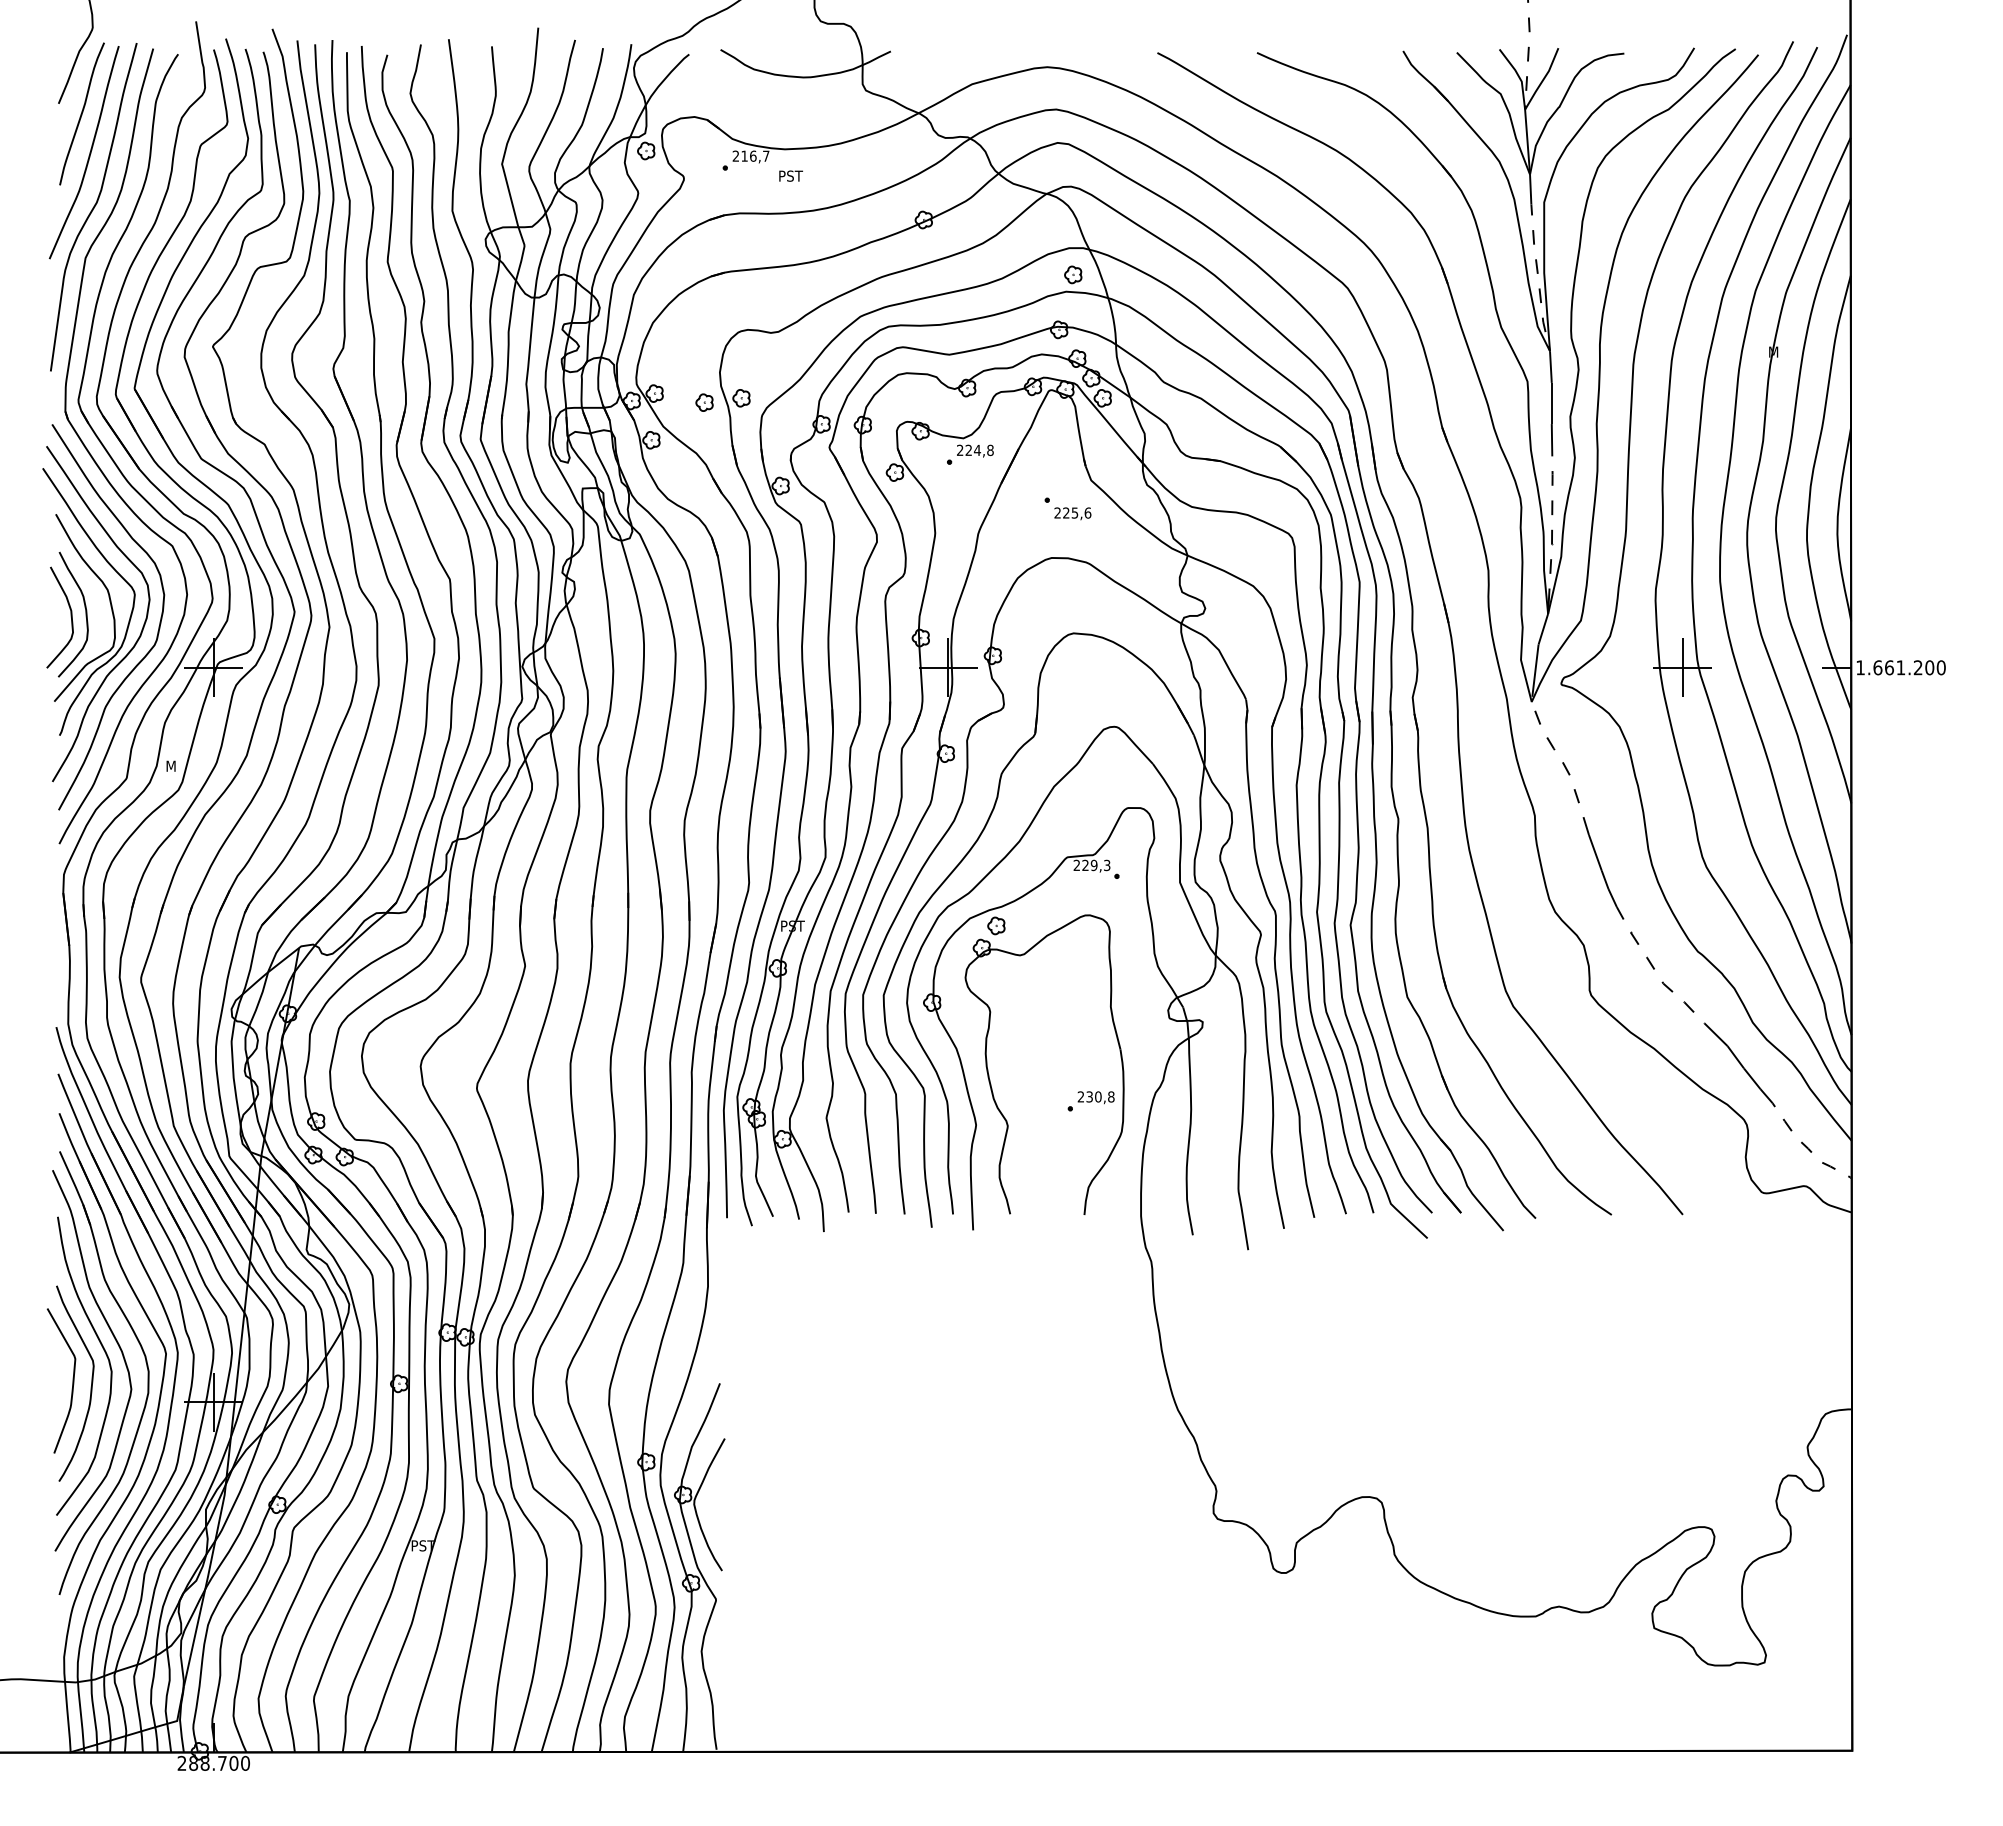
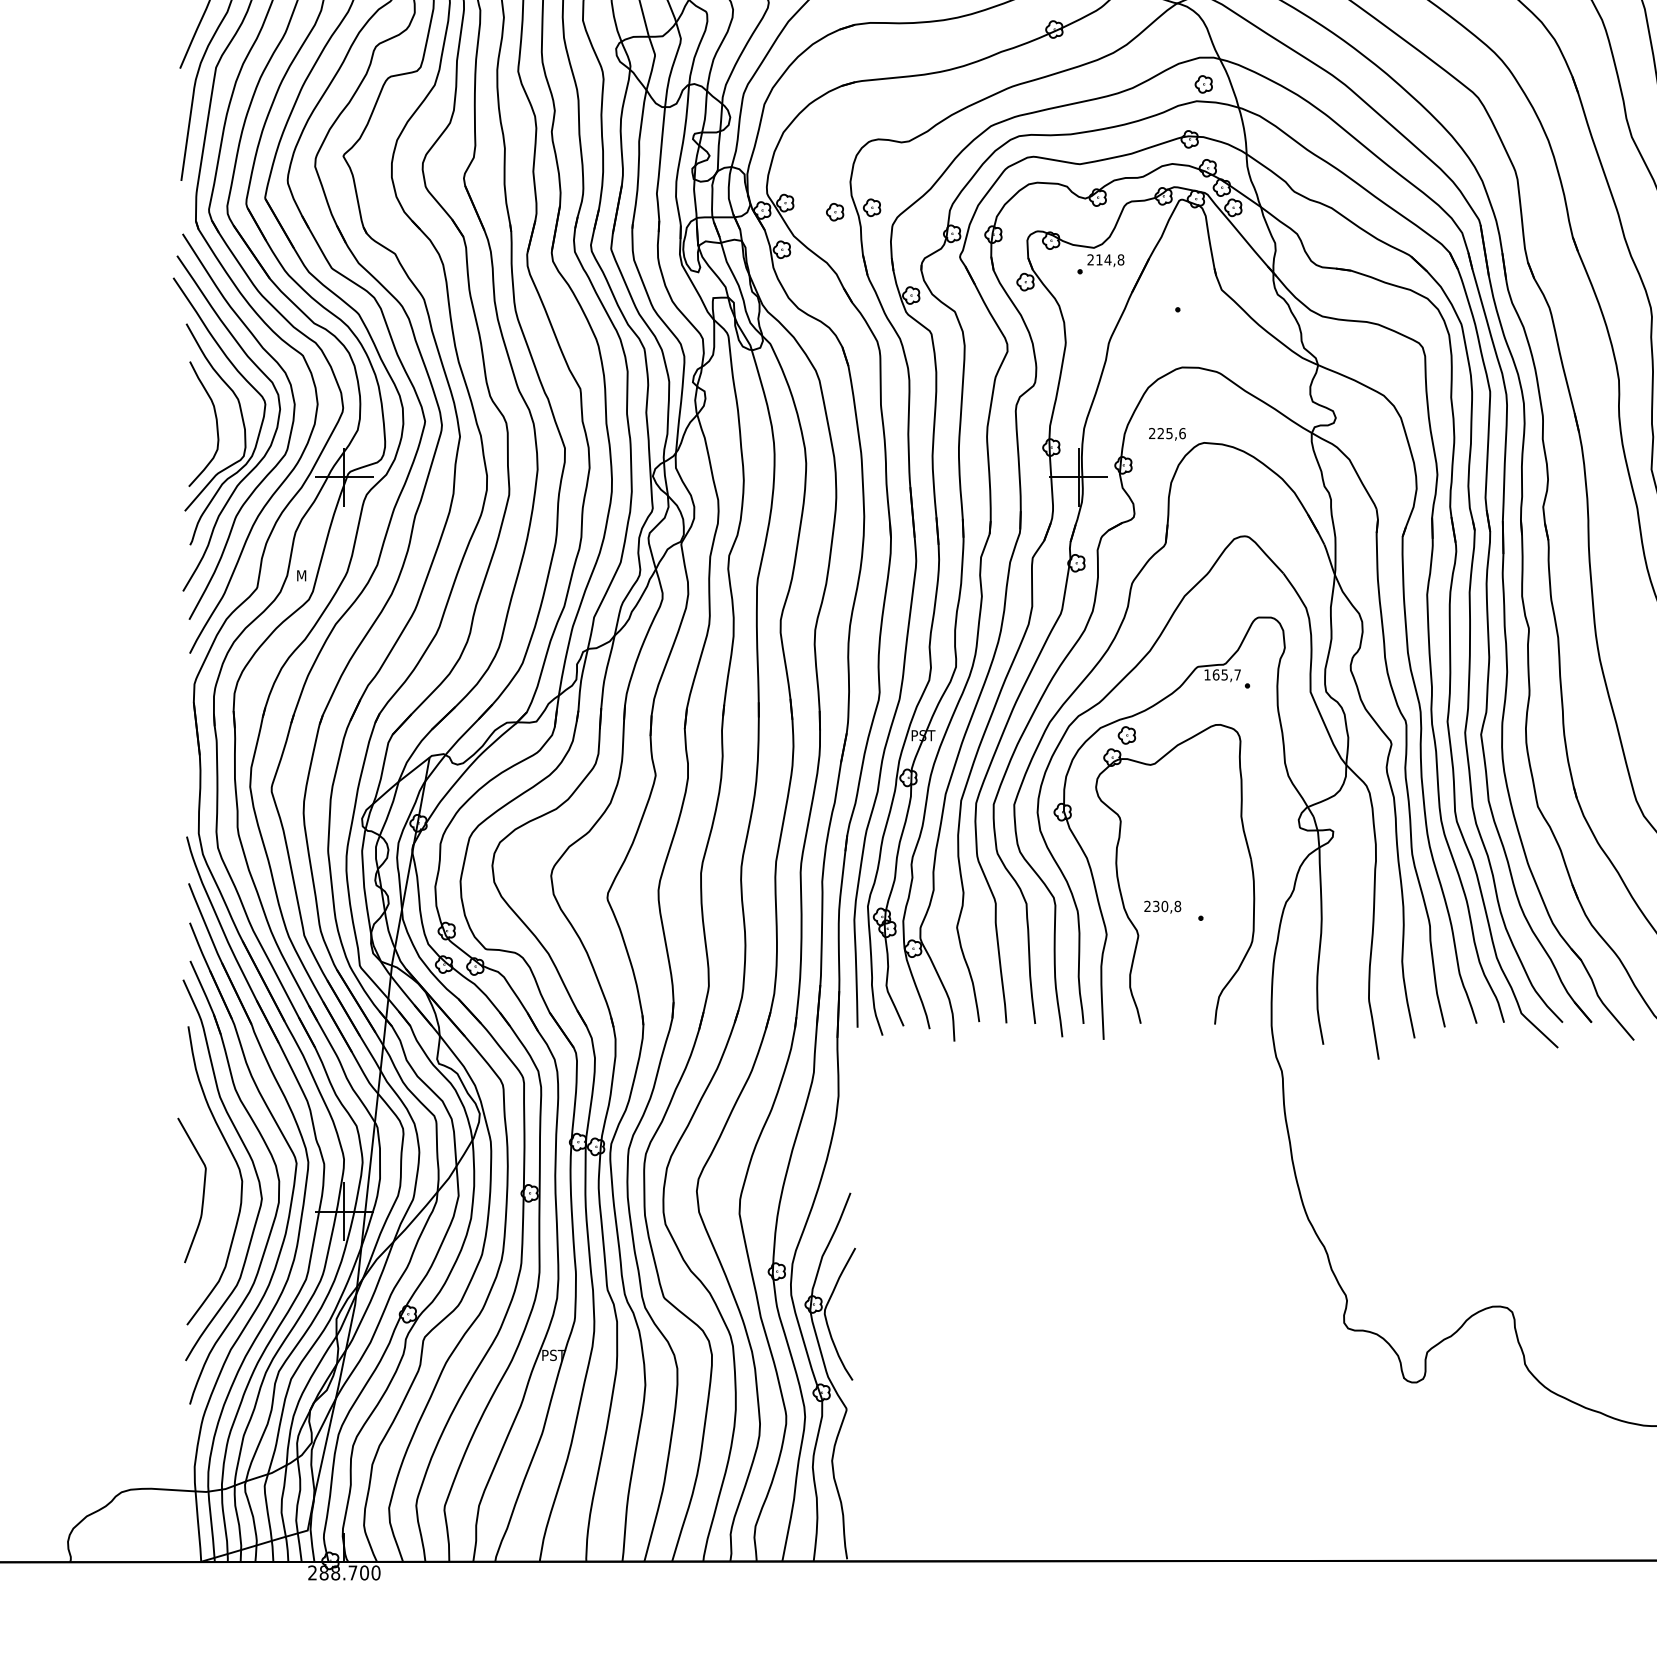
text: (968, 449) -> (1099, 259), 224,8 -> 214,8
text: (1072, 513) -> (1167, 434), moved
curve: (70, 616) -> (201, 426), removed
text: (1091, 865) -> (1222, 675), 229,3 -> 165,7
text: (1095, 1097) -> (1162, 907), moved
curve: (90, 1387) -> (221, 1197), removed

